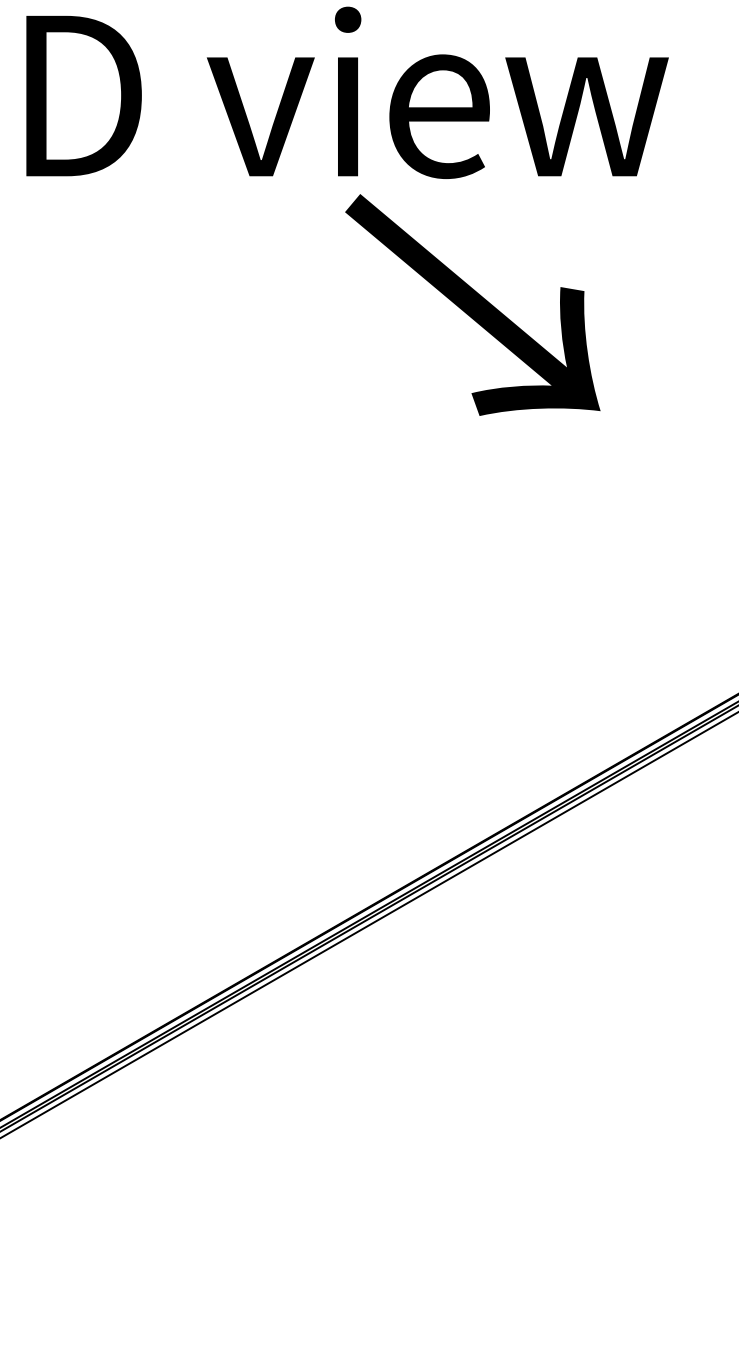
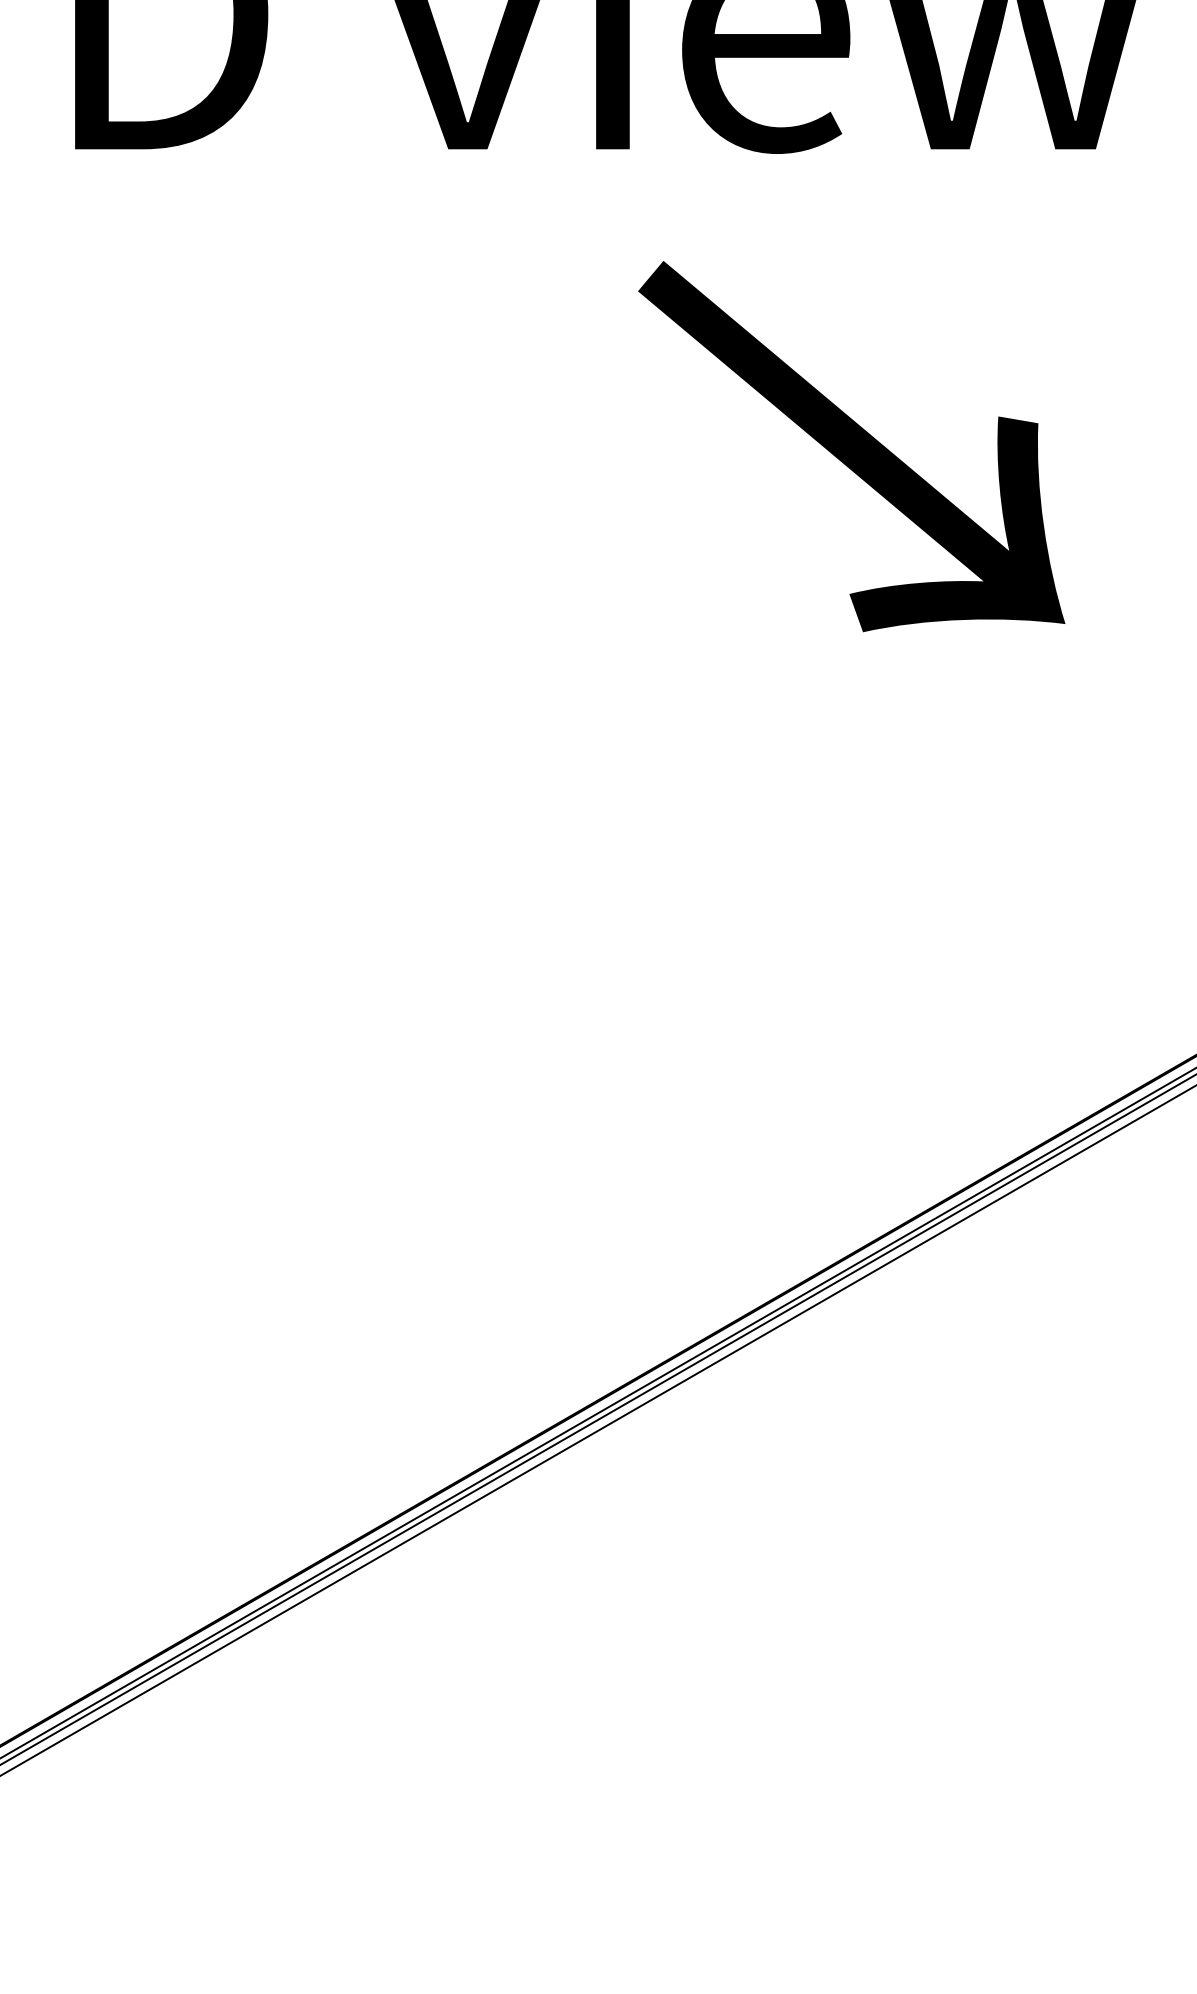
text: (472, 304) -> (851, 445), moved

